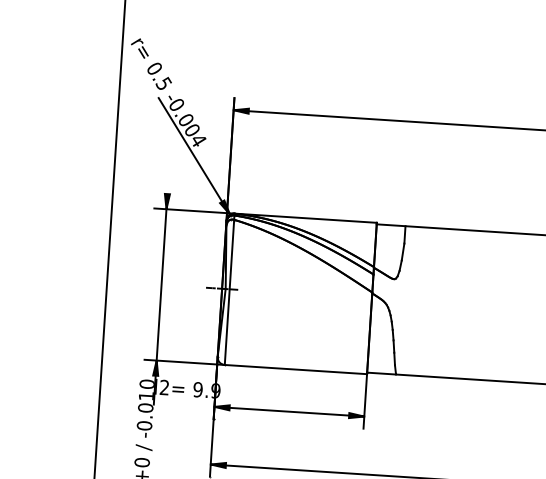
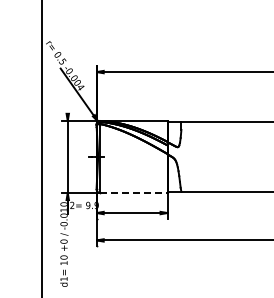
line: (295, 368) -> (133, 192), solid -> dashed

